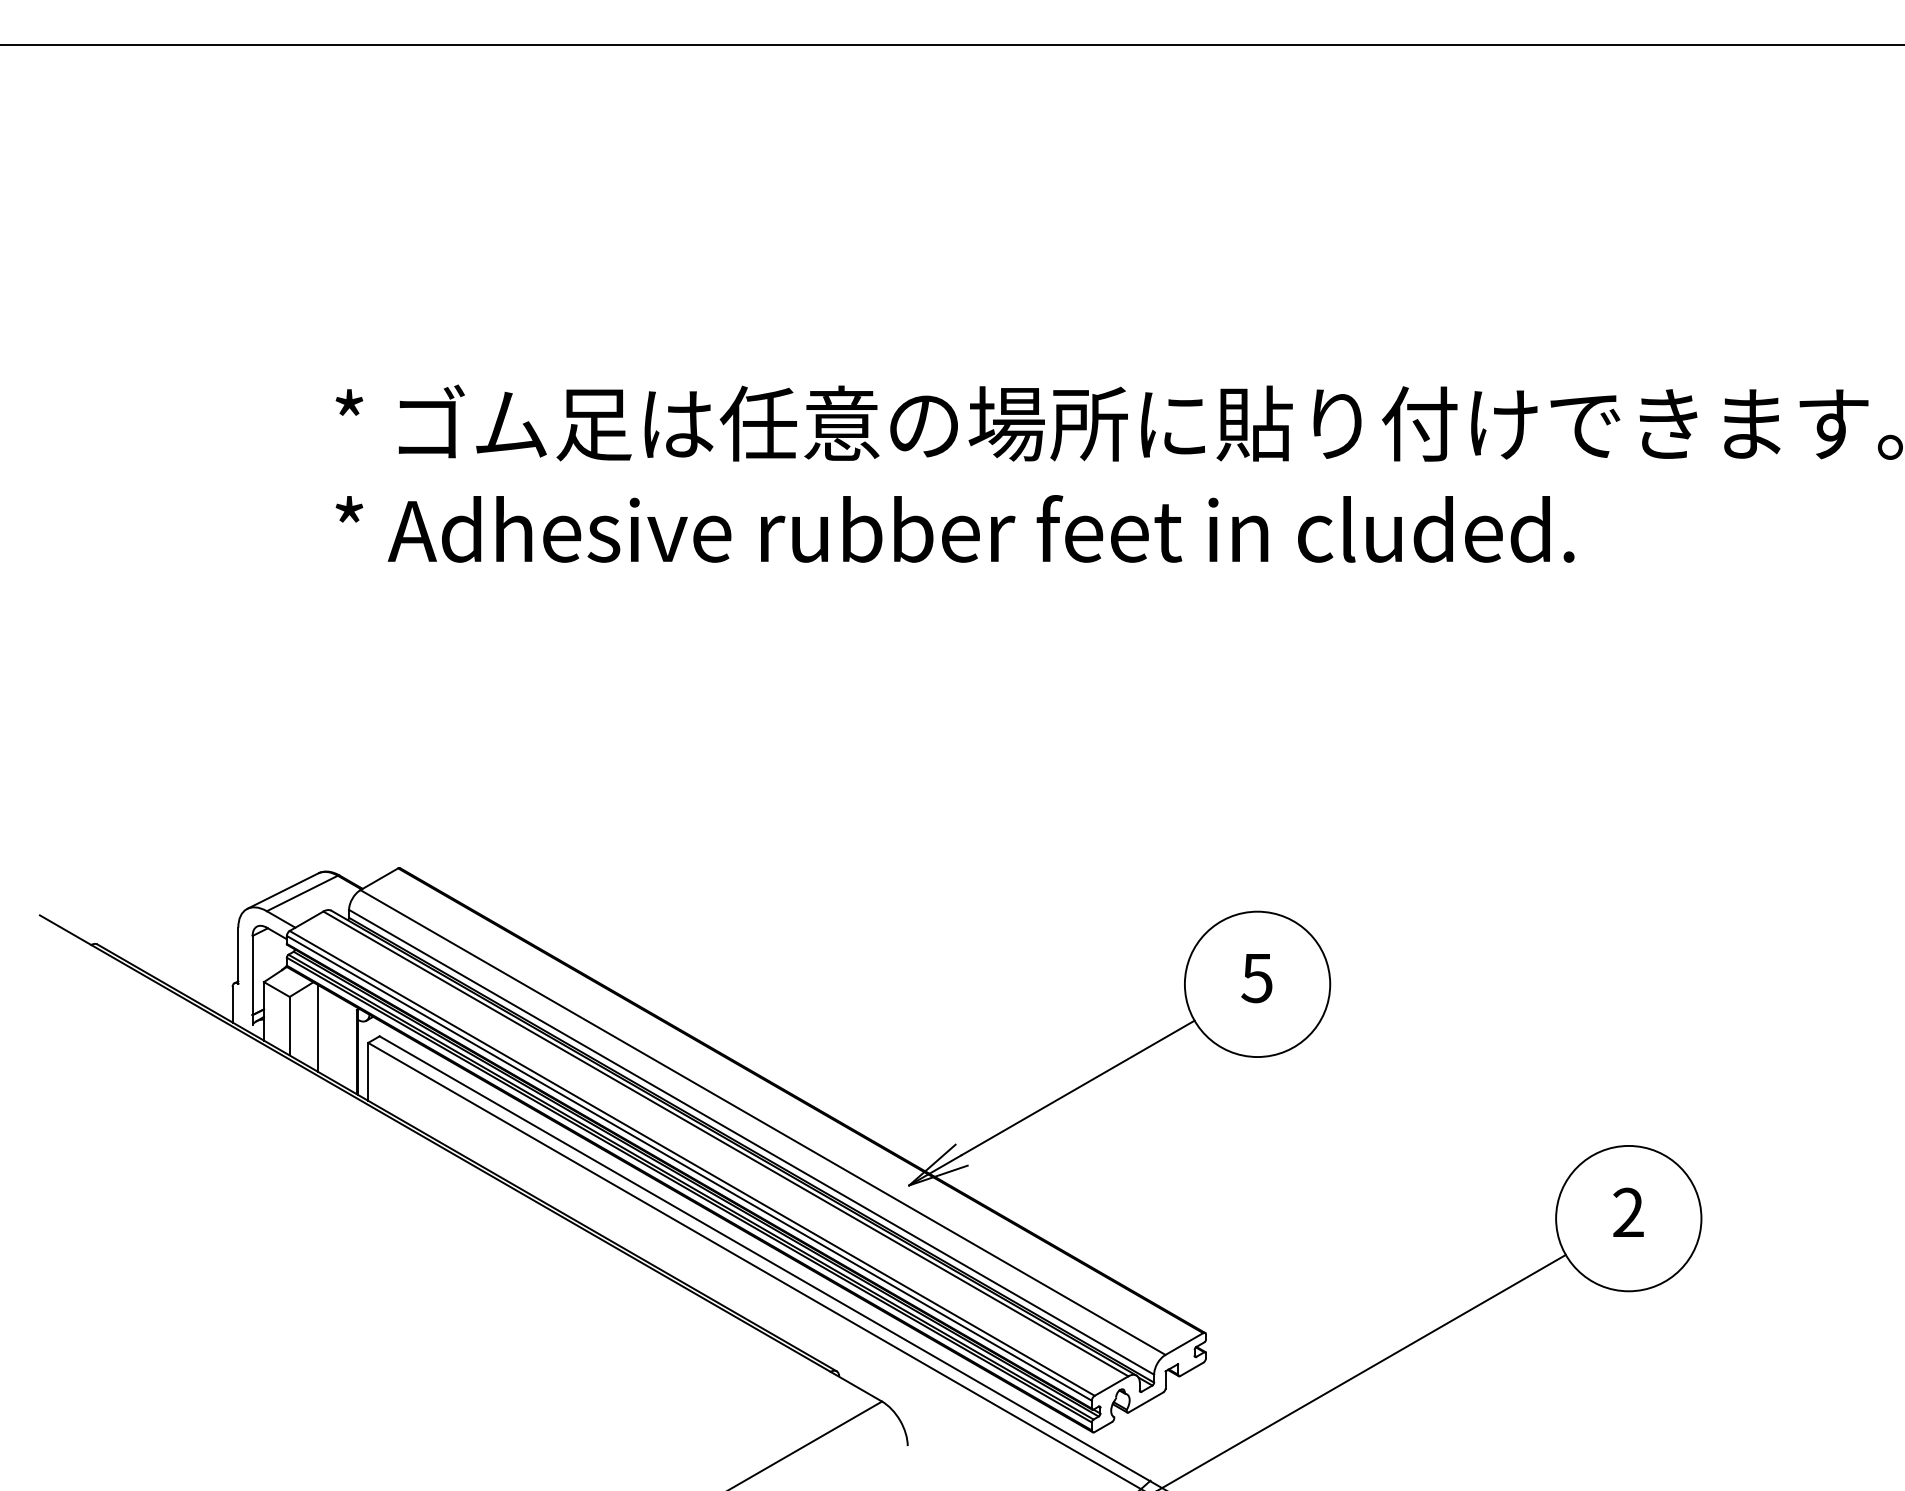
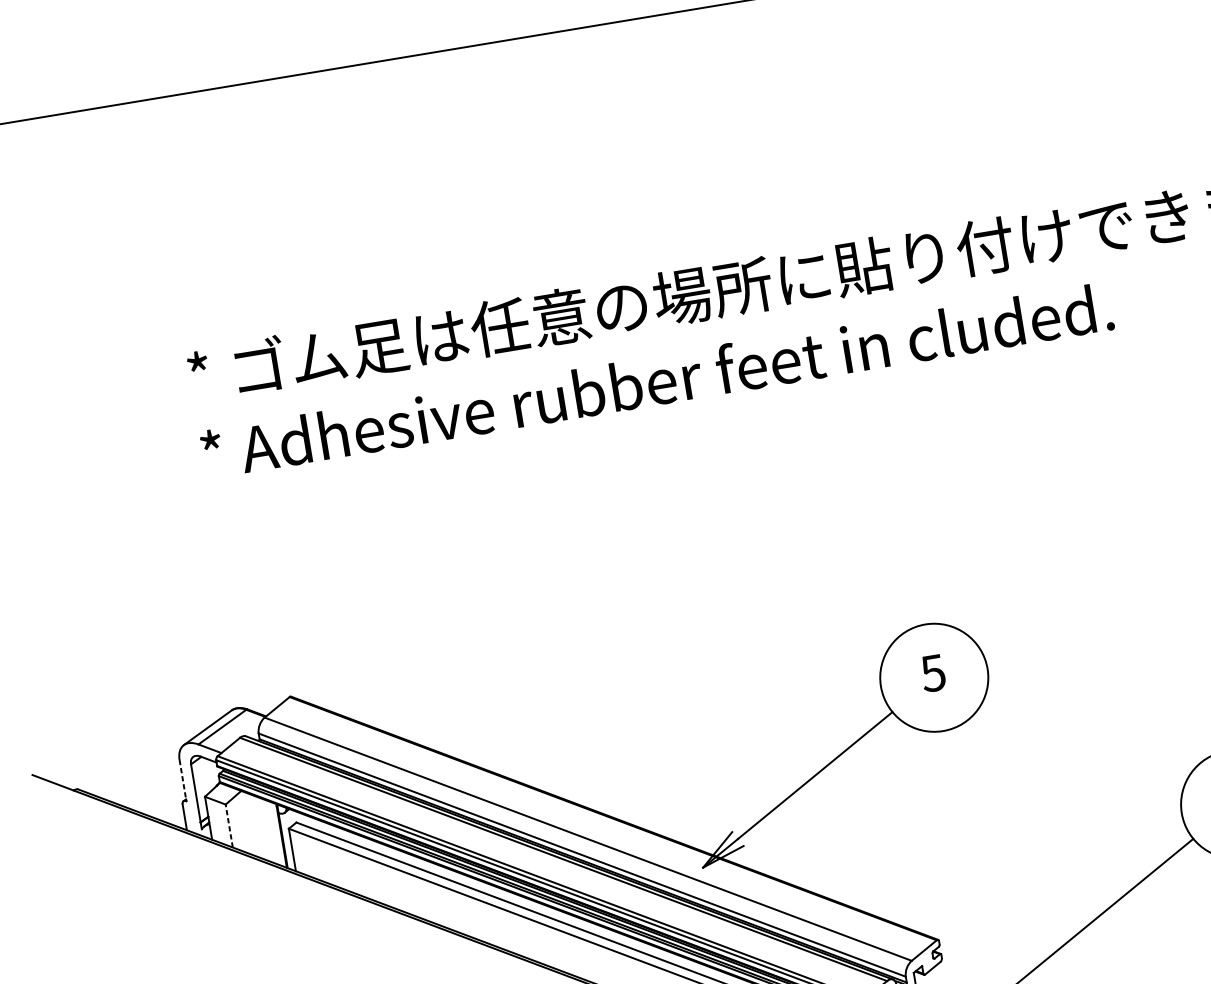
line: (238, 956) -> (183, 781), solid -> dashed
line: (289, 1025) -> (229, 825), solid -> dashed
line: (318, 1028) -> (250, 824), removed

